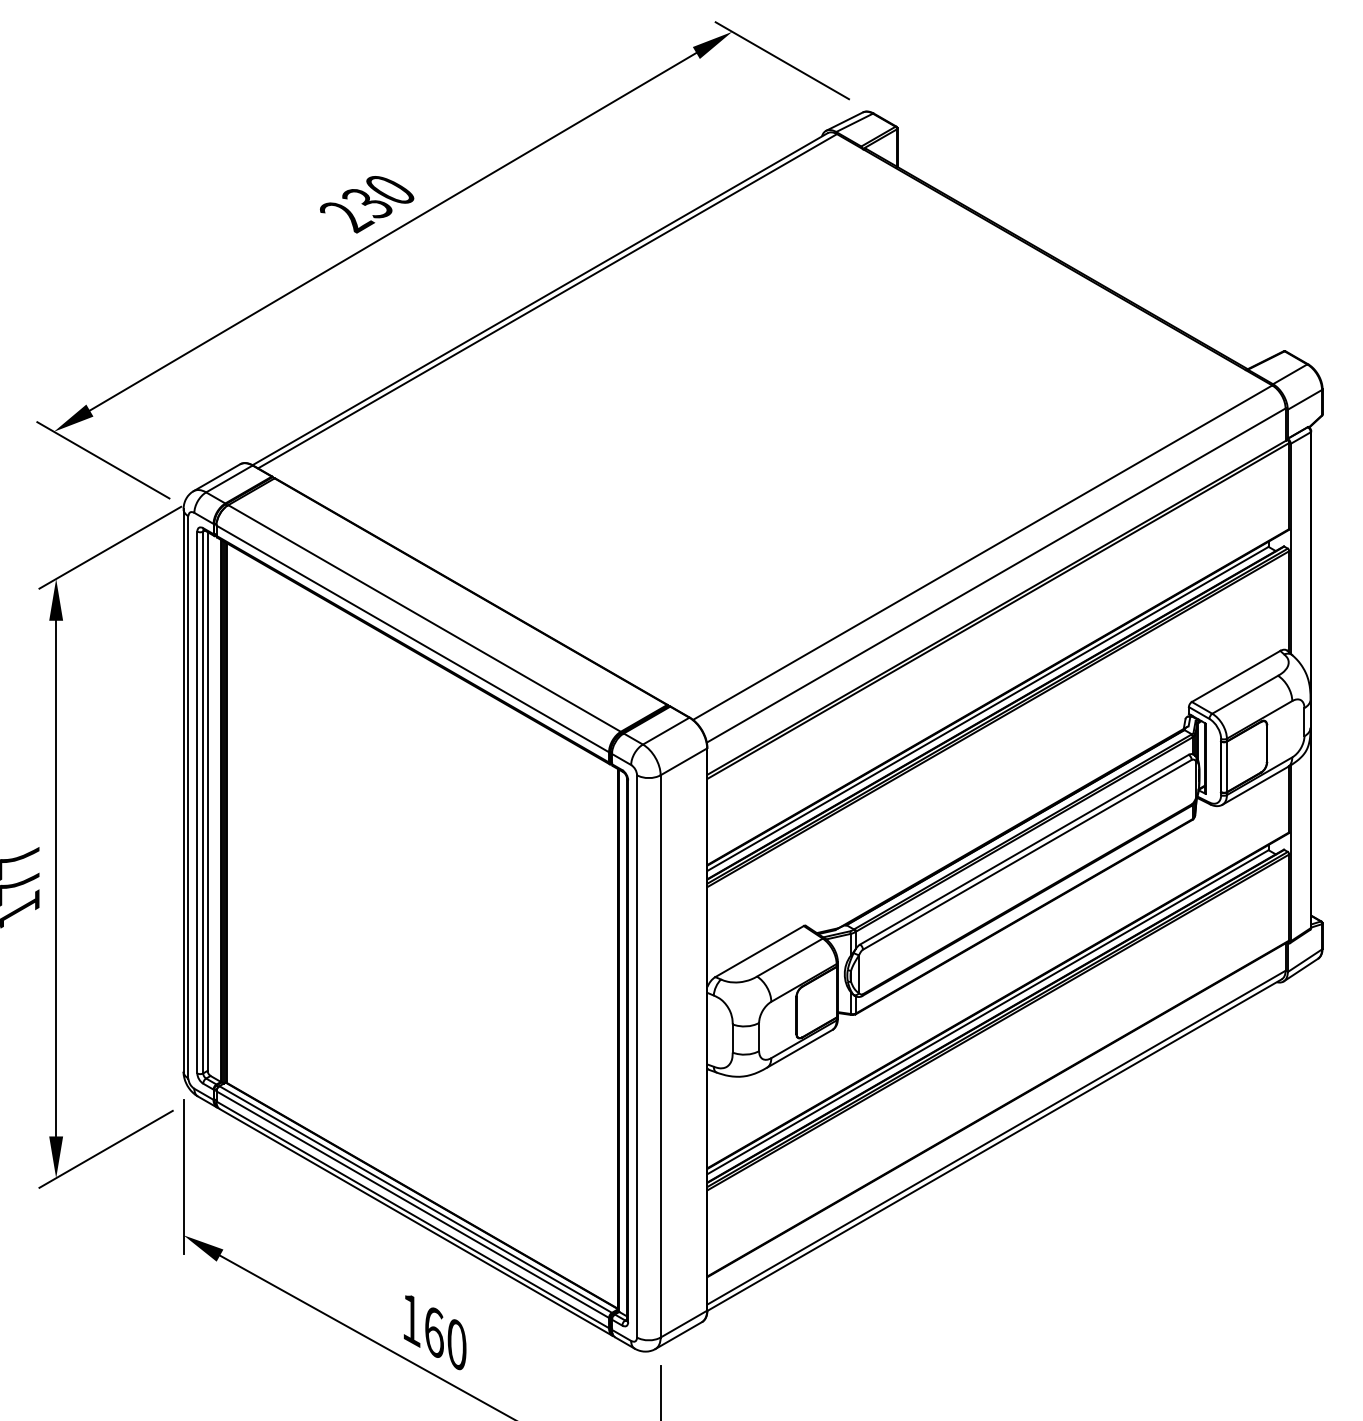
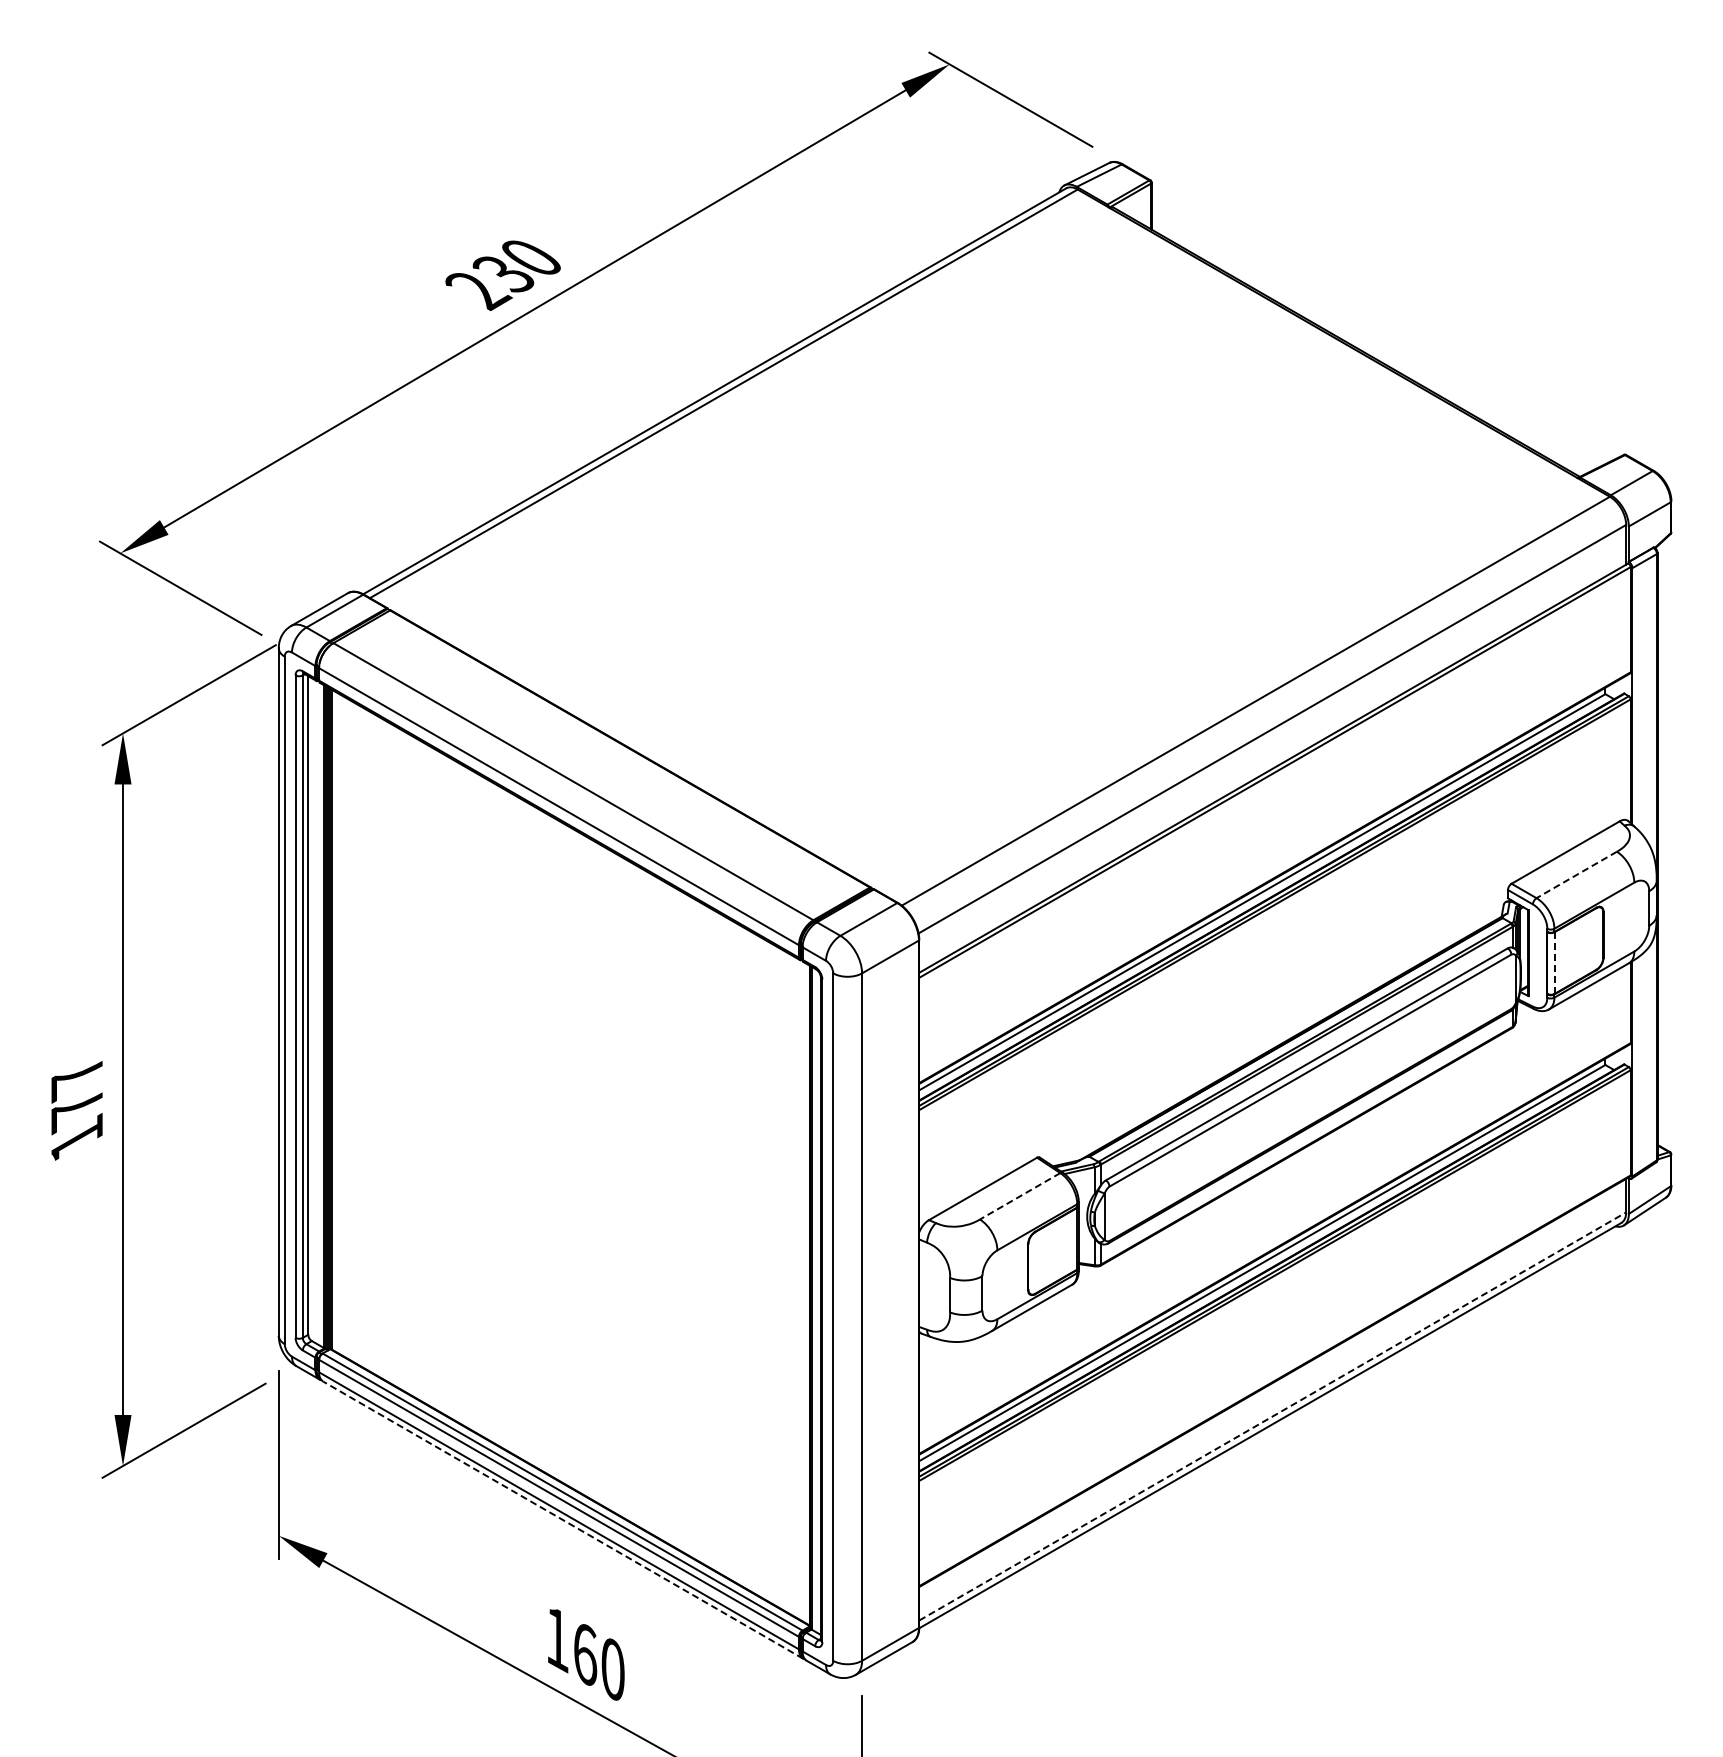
line: (1244, 695) -> (1576, 875), solid -> dashed
line: (1226, 767) -> (1554, 963), solid -> dashed
line: (789, 957) -> (1019, 1196), solid -> dashed
line: (997, 1137) -> (1273, 1416), solid -> dashed
line: (415, 1221) -> (562, 1519), solid -> dashed

